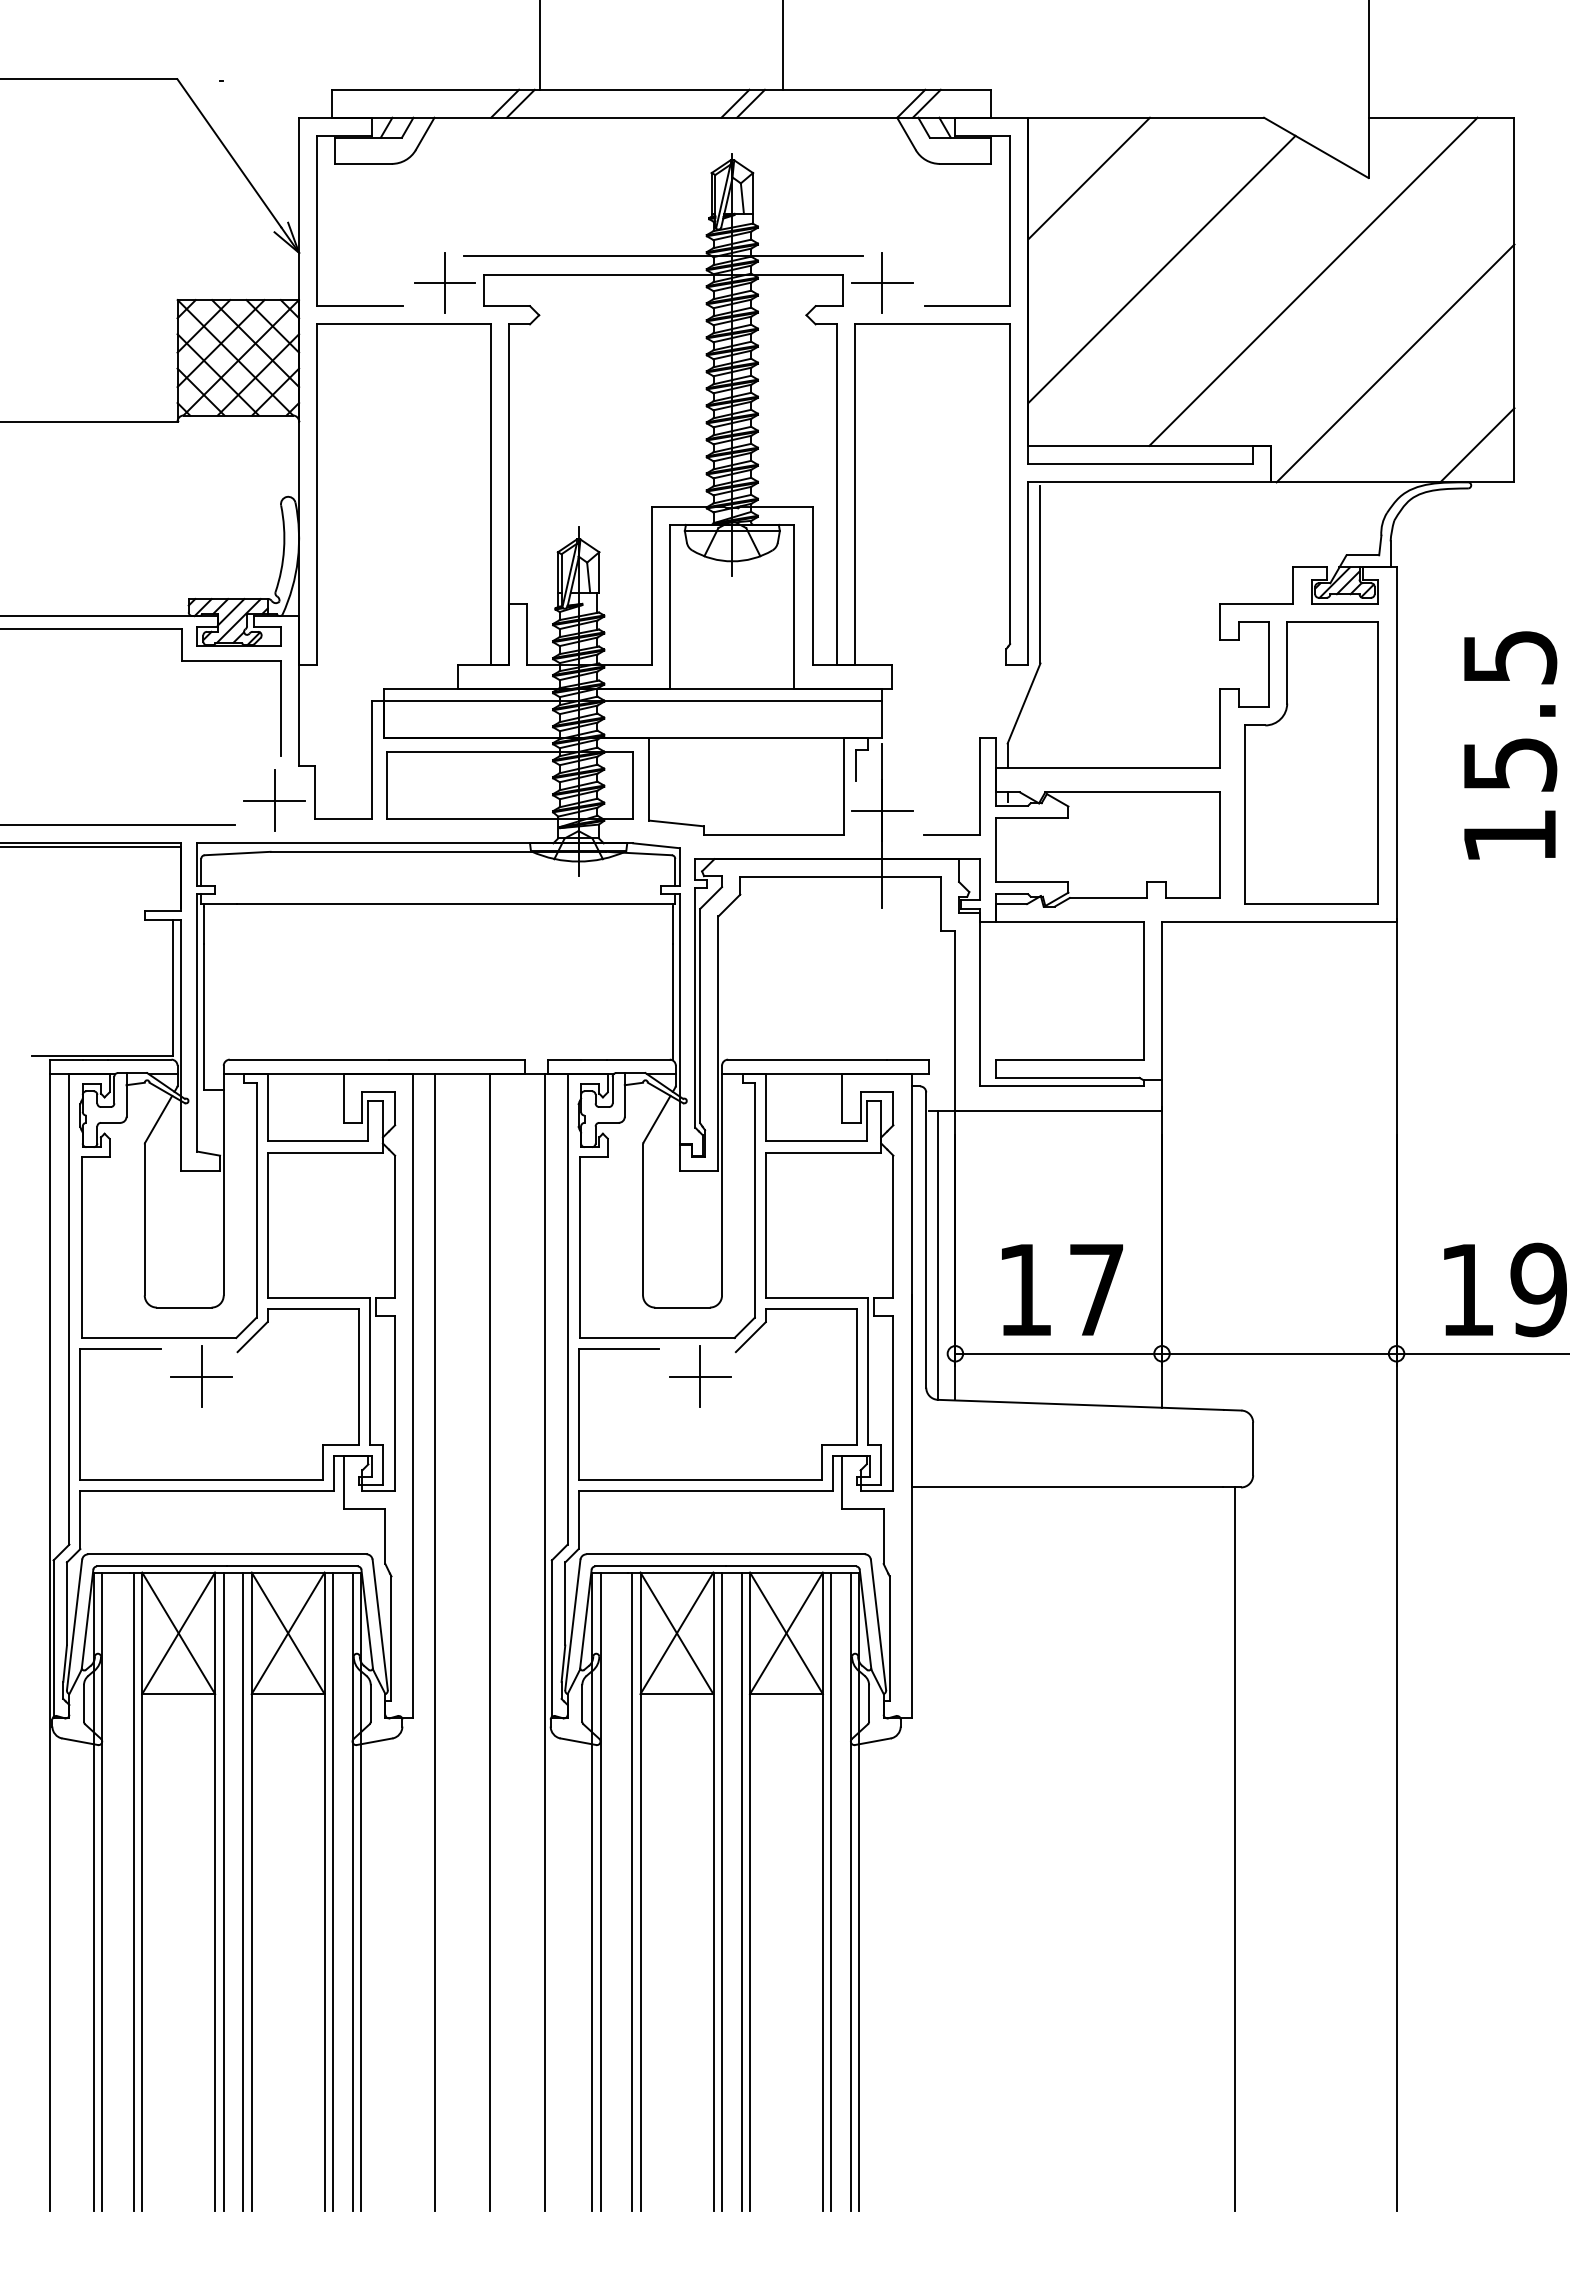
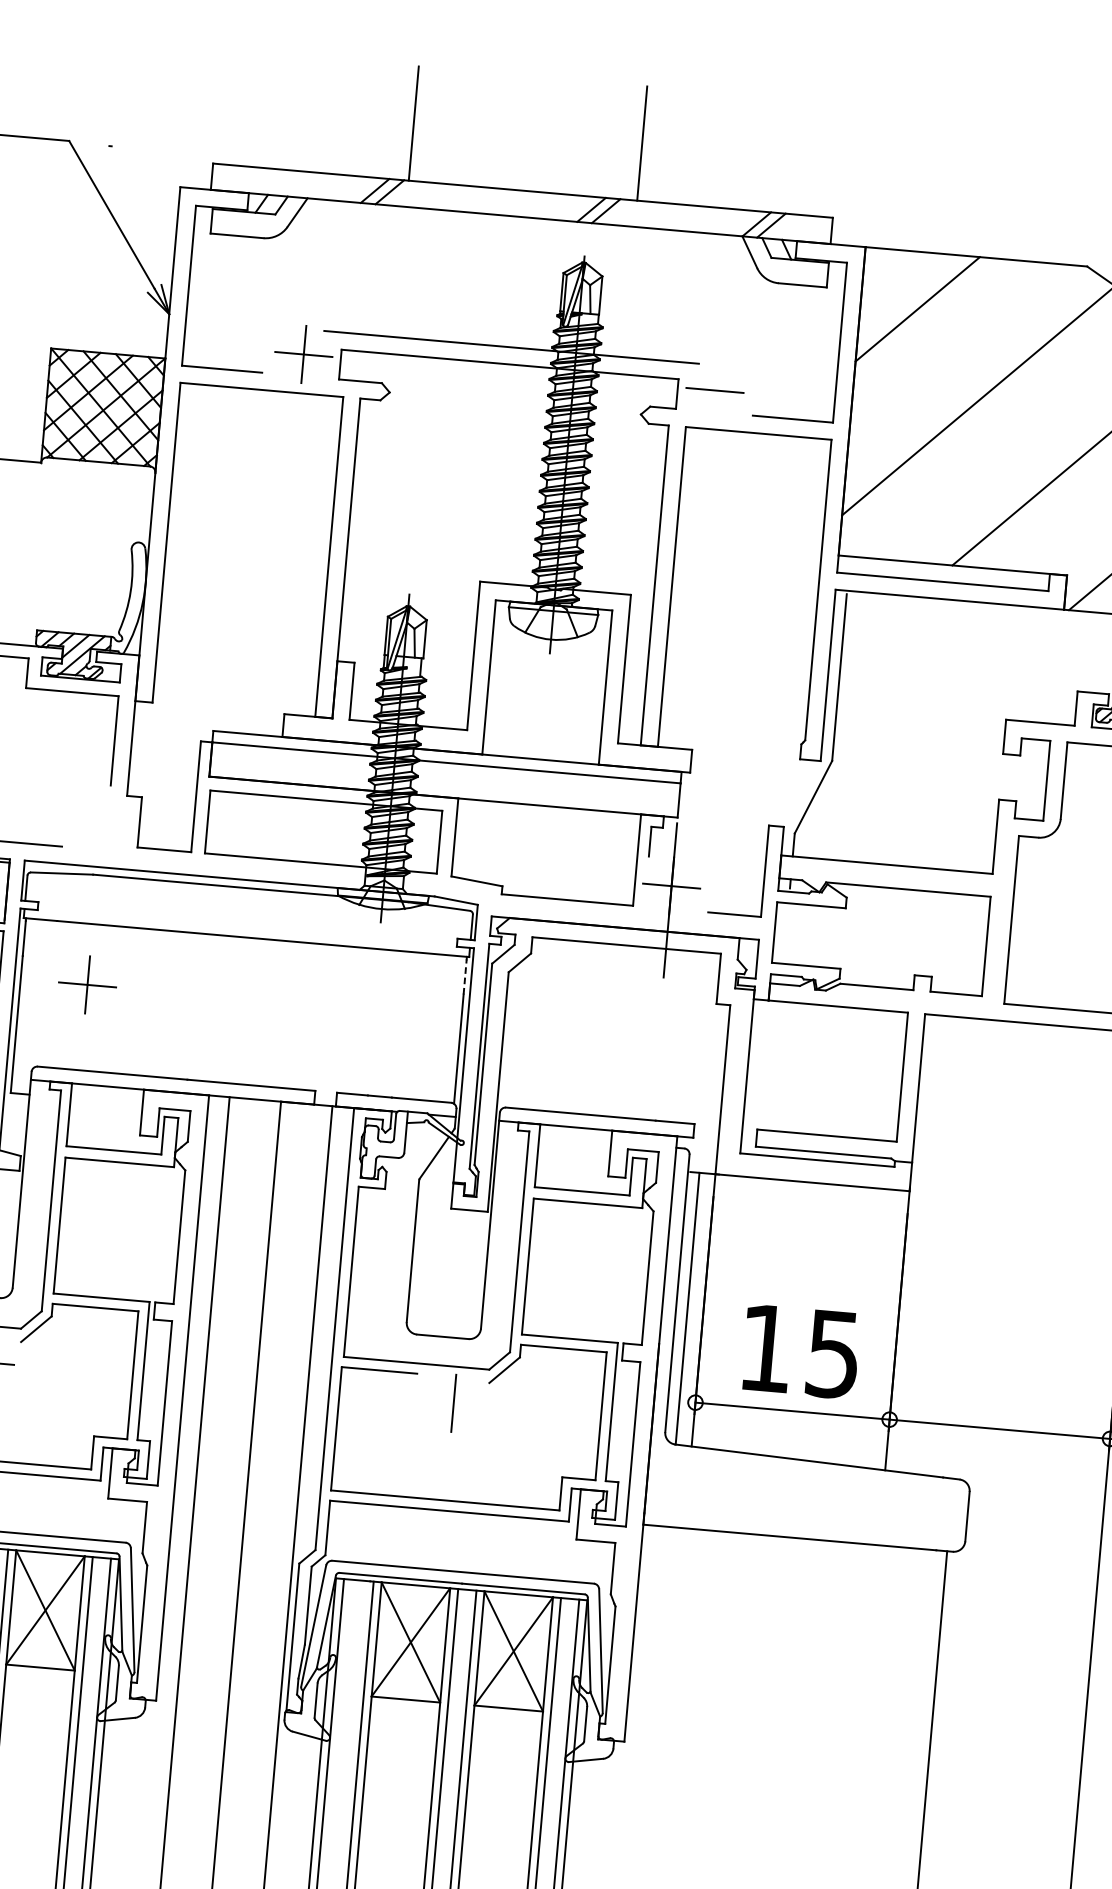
line: (882, 282) -> (715, 389), removed
part: (274, 800) -> (87, 984), moved
line: (672, 925) -> (464, 976), solid -> dashed
text: (1095, 1290) -> (832, 1354), 17 -> 15
line: (699, 1376) -> (453, 1402), removed

